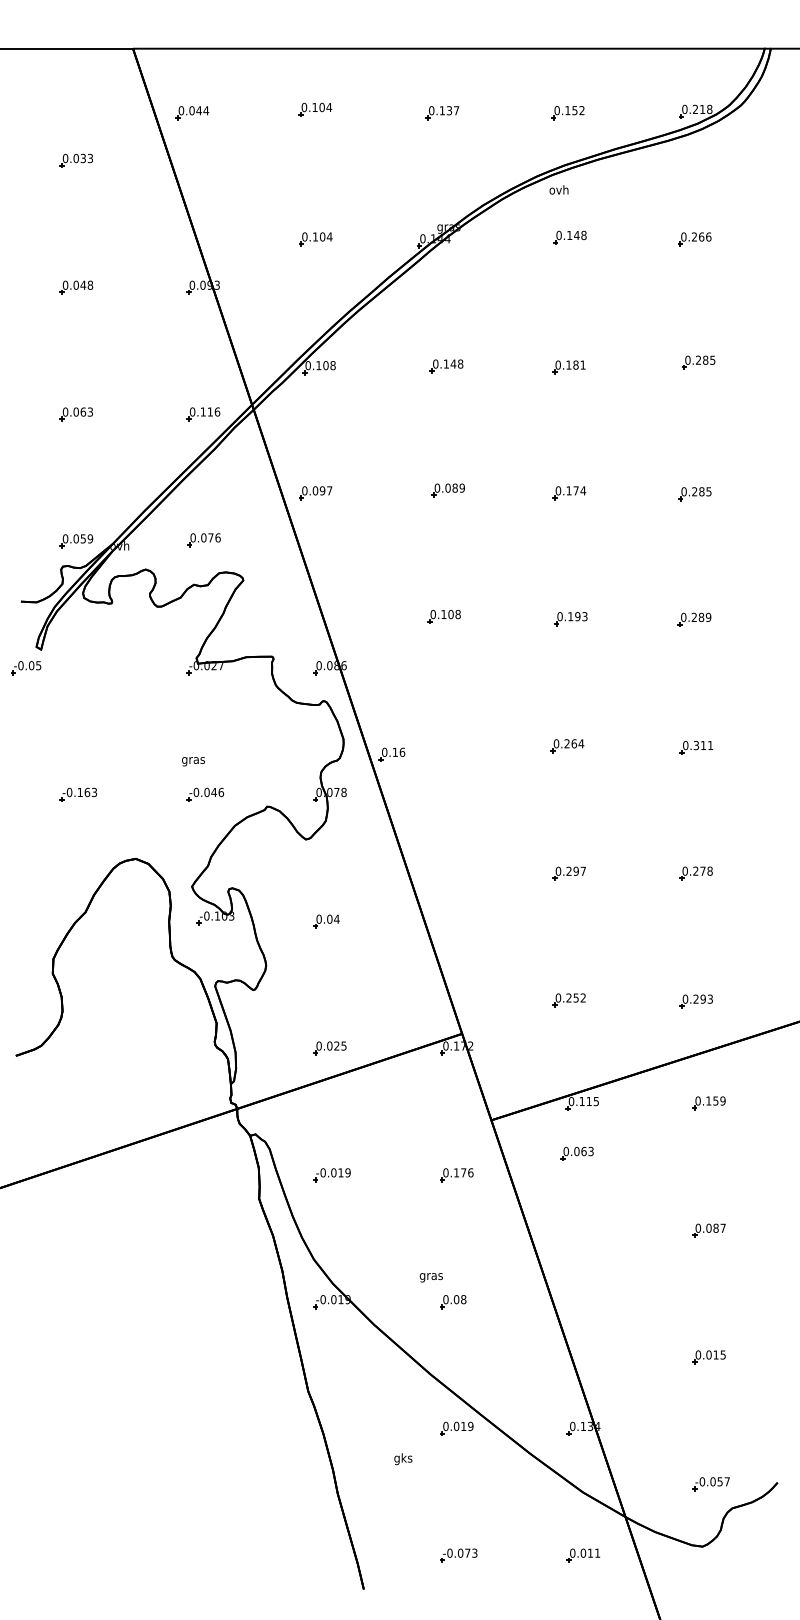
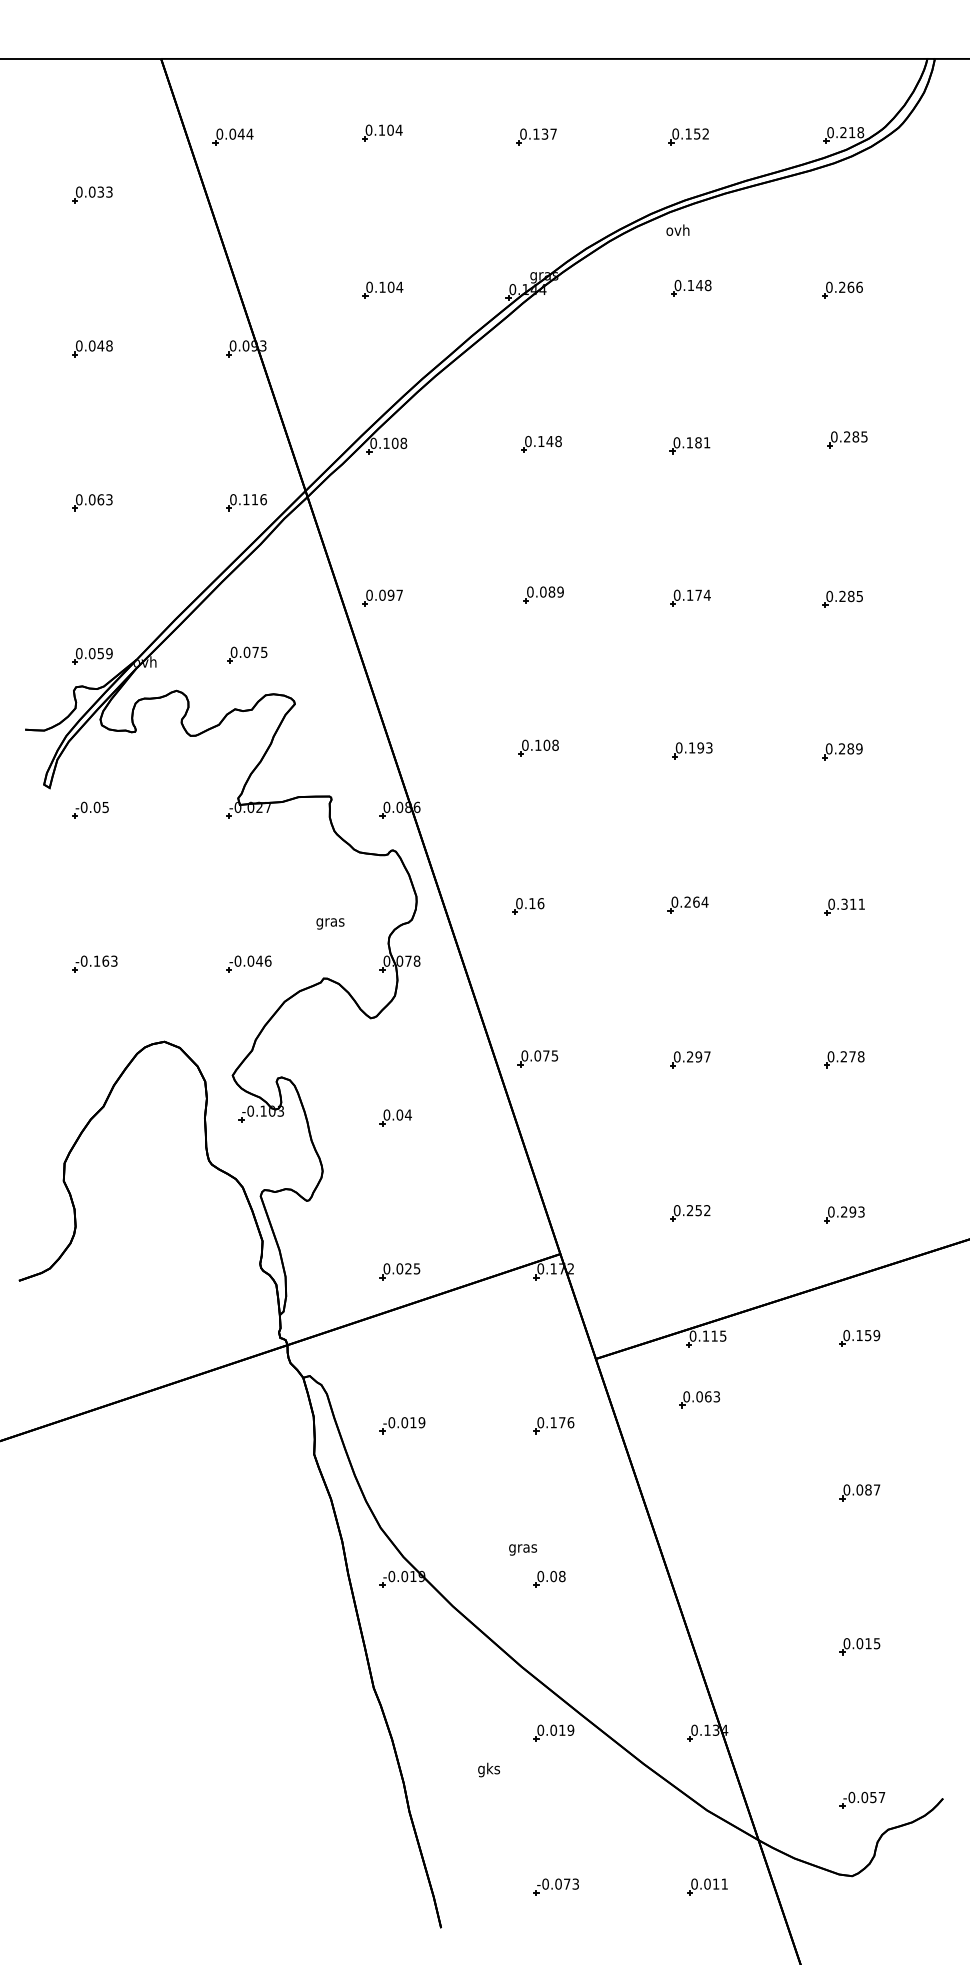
text: (218, 537) -> (264, 651), 0.076 -> 0.075
part: (26, 667) -> (90, 809), moved
part: (392, 754) -> (528, 906), moved
text: (193, 761) -> (330, 923), moved
part: (443, 872) -> (537, 1058), added

